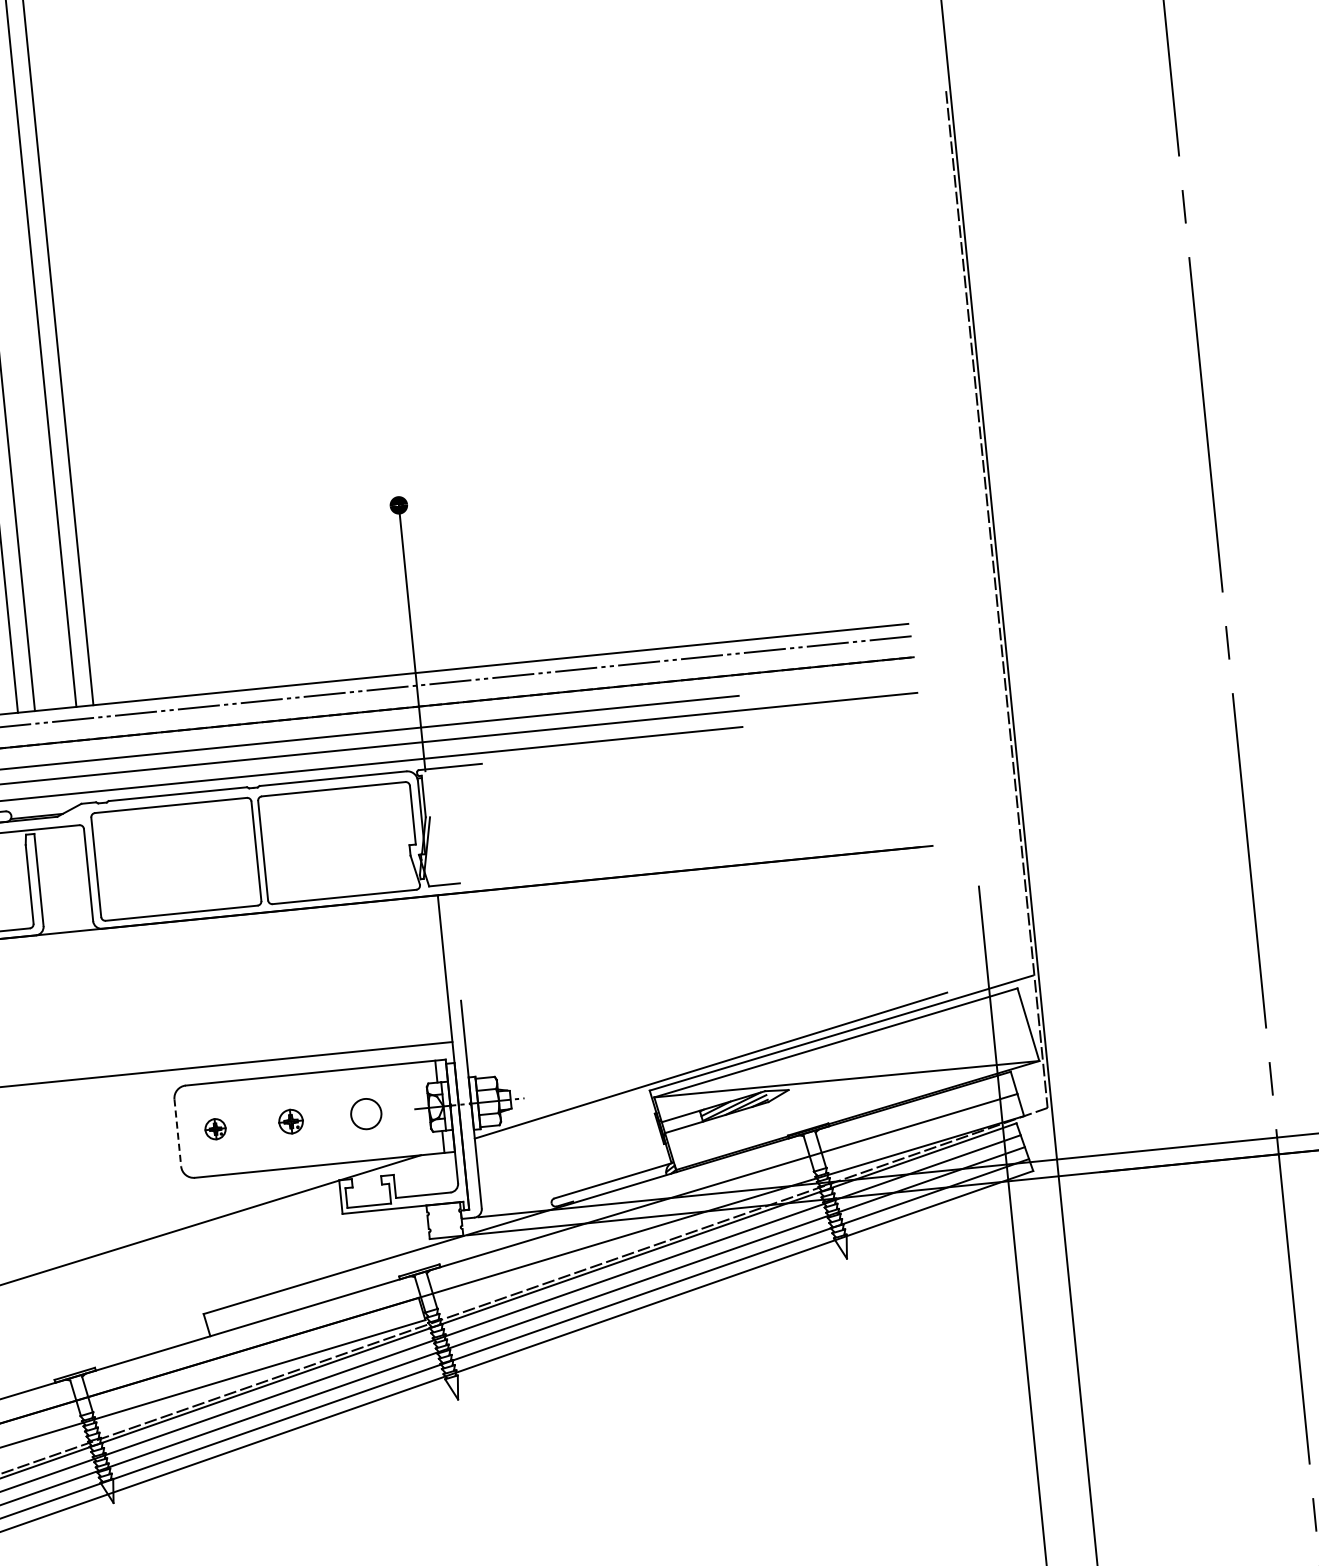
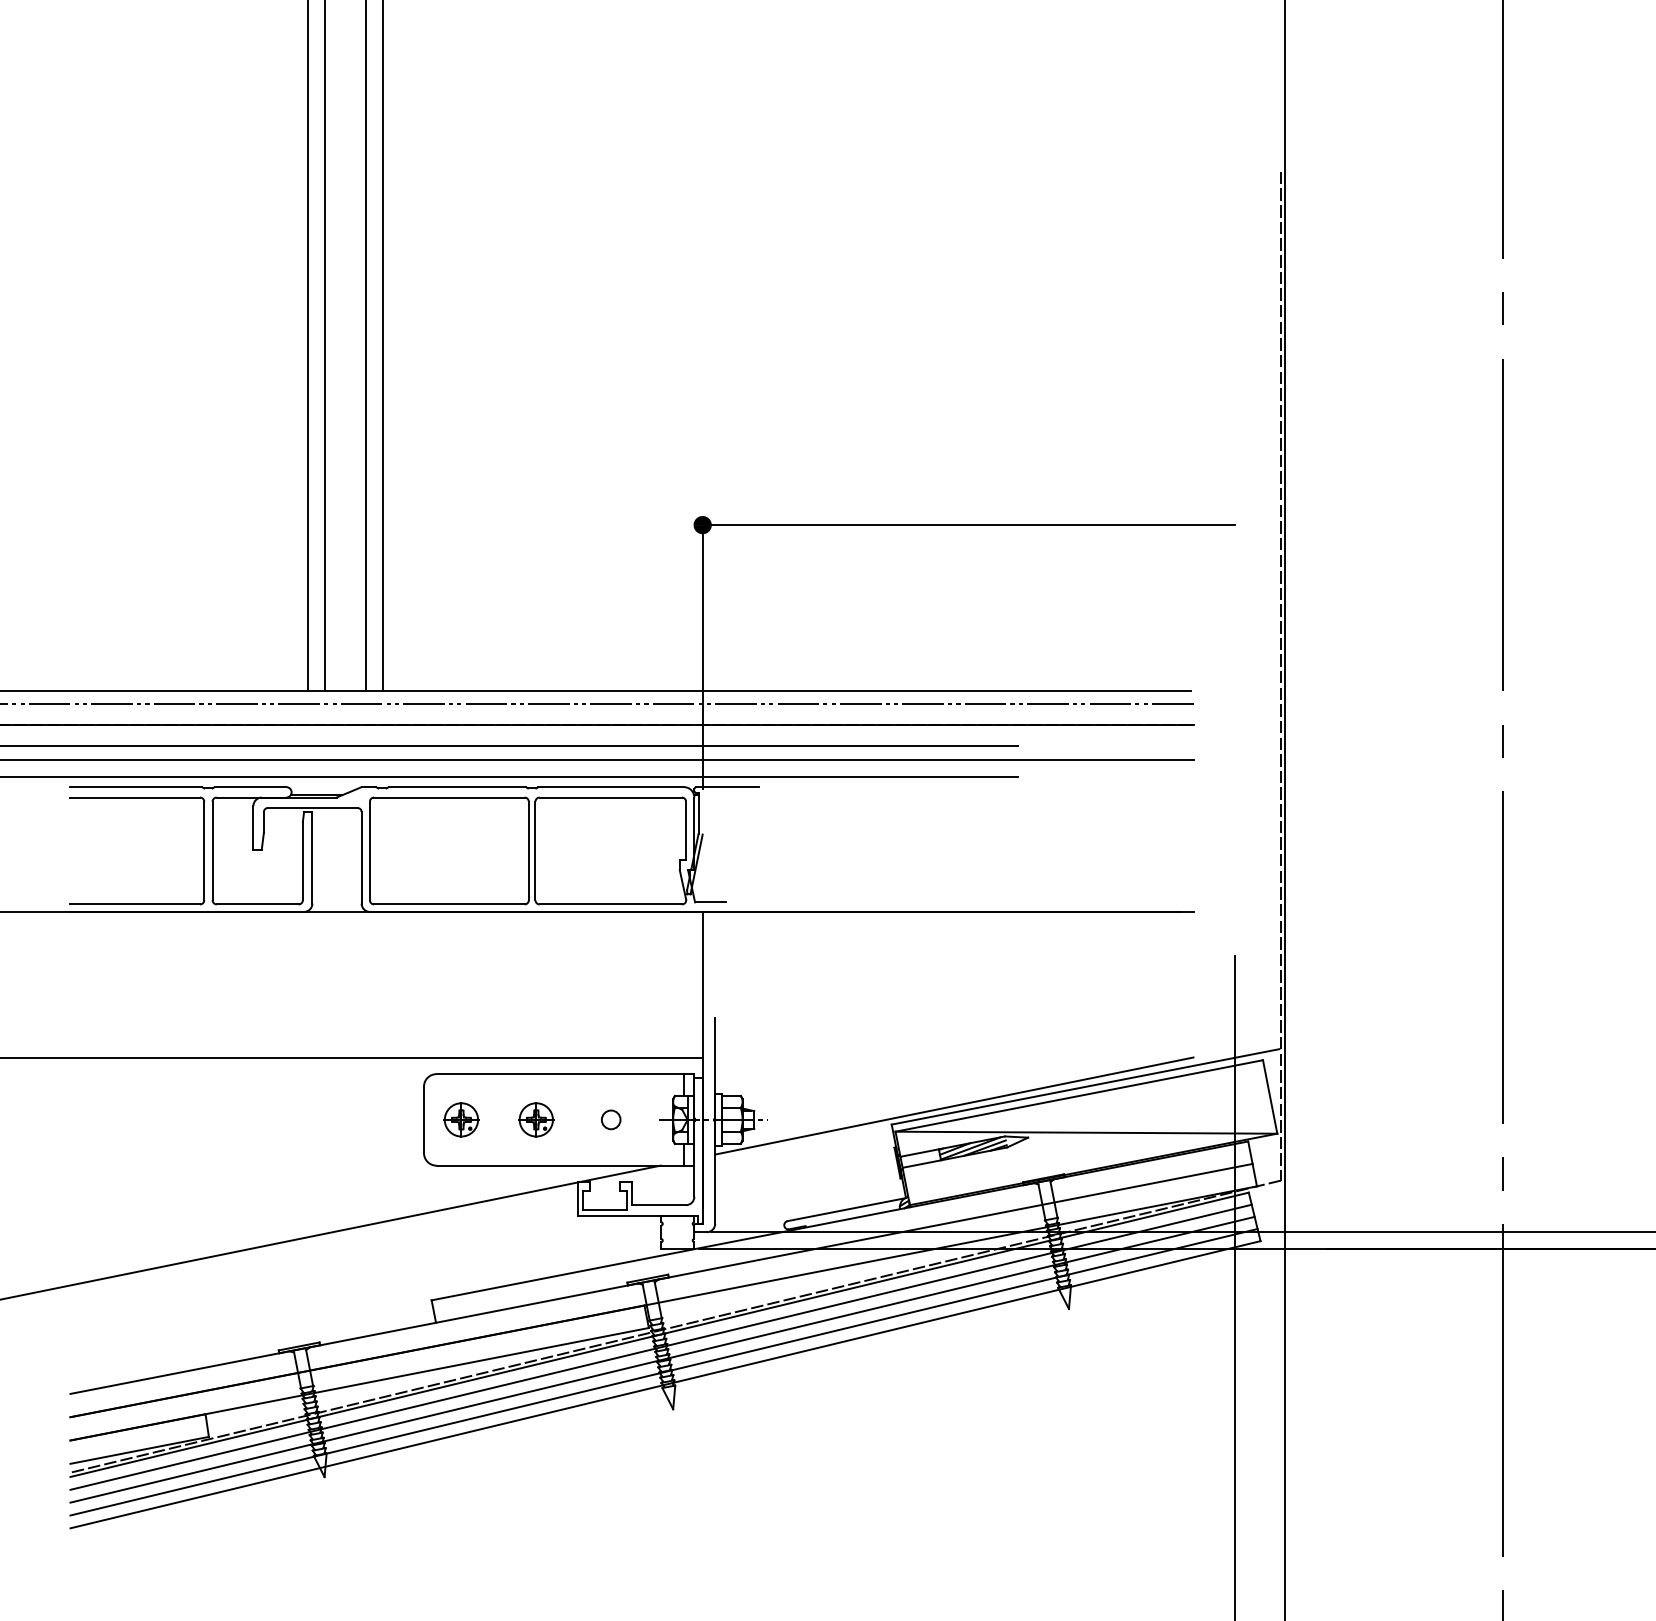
line: (666, 479) -> (968, 525), added
circle: (366, 1113) -> (611, 1119), size x0.62
part: (291, 1121) -> (536, 1119), size x1.43
part: (215, 1128) -> (461, 1119), size x1.67
line: (178, 1133) -> (424, 1120), dashed -> solid

